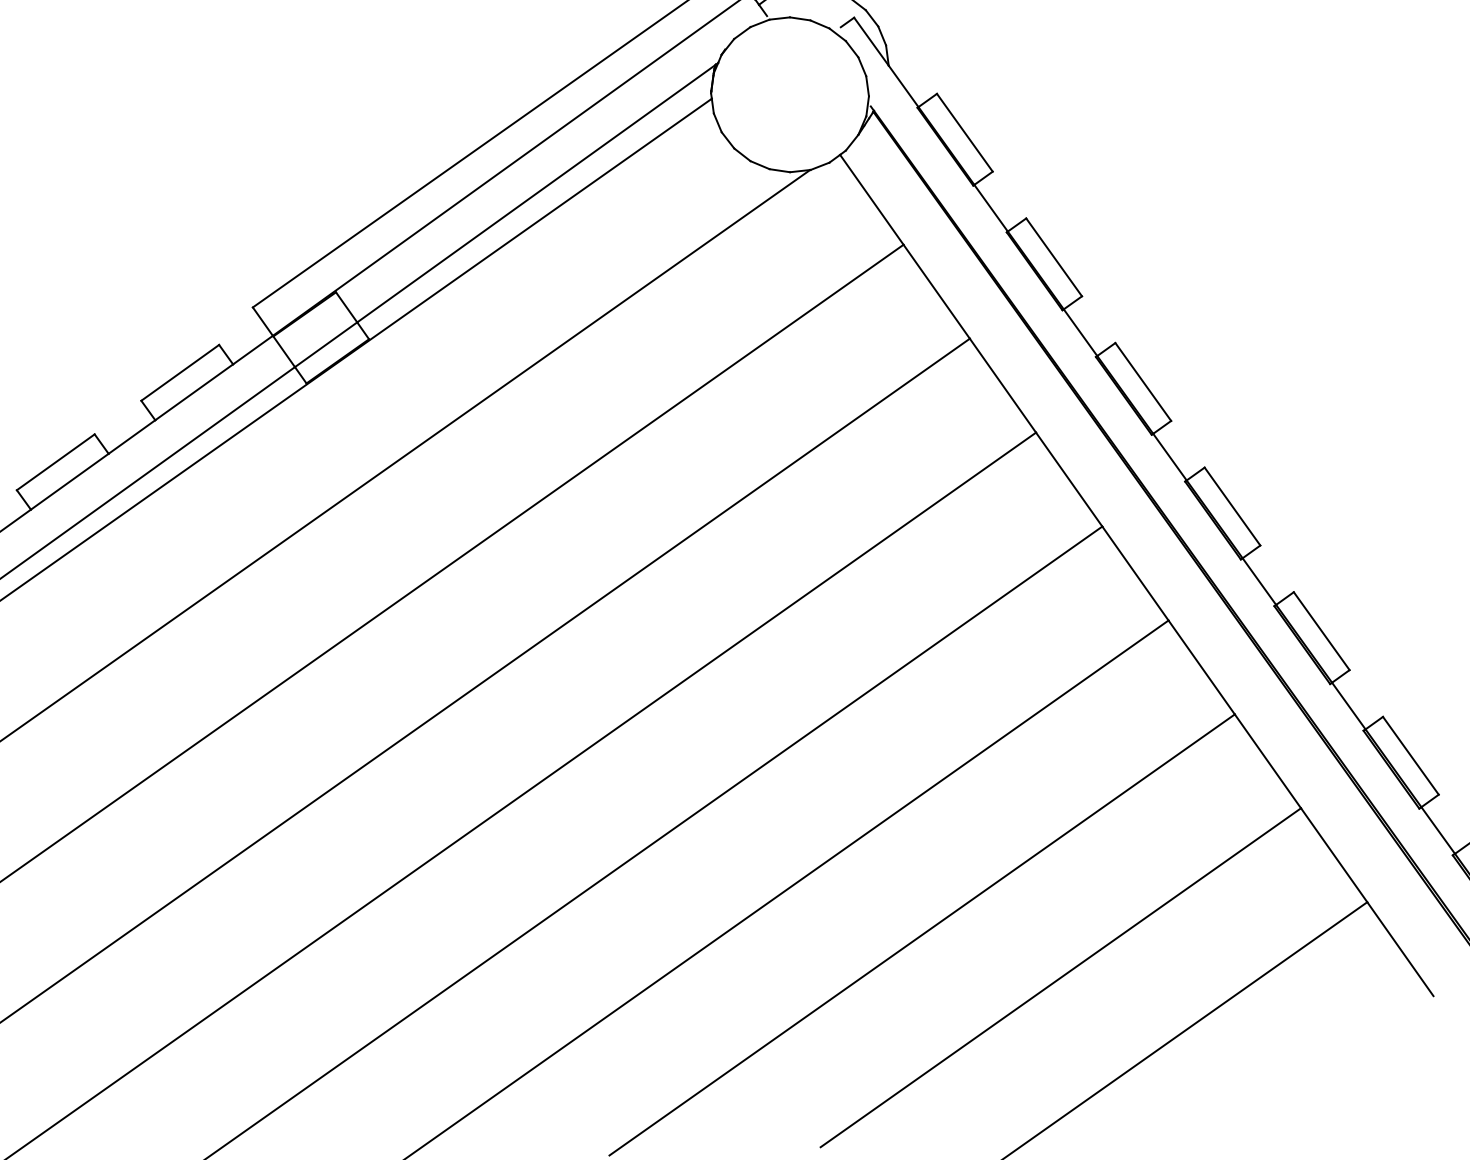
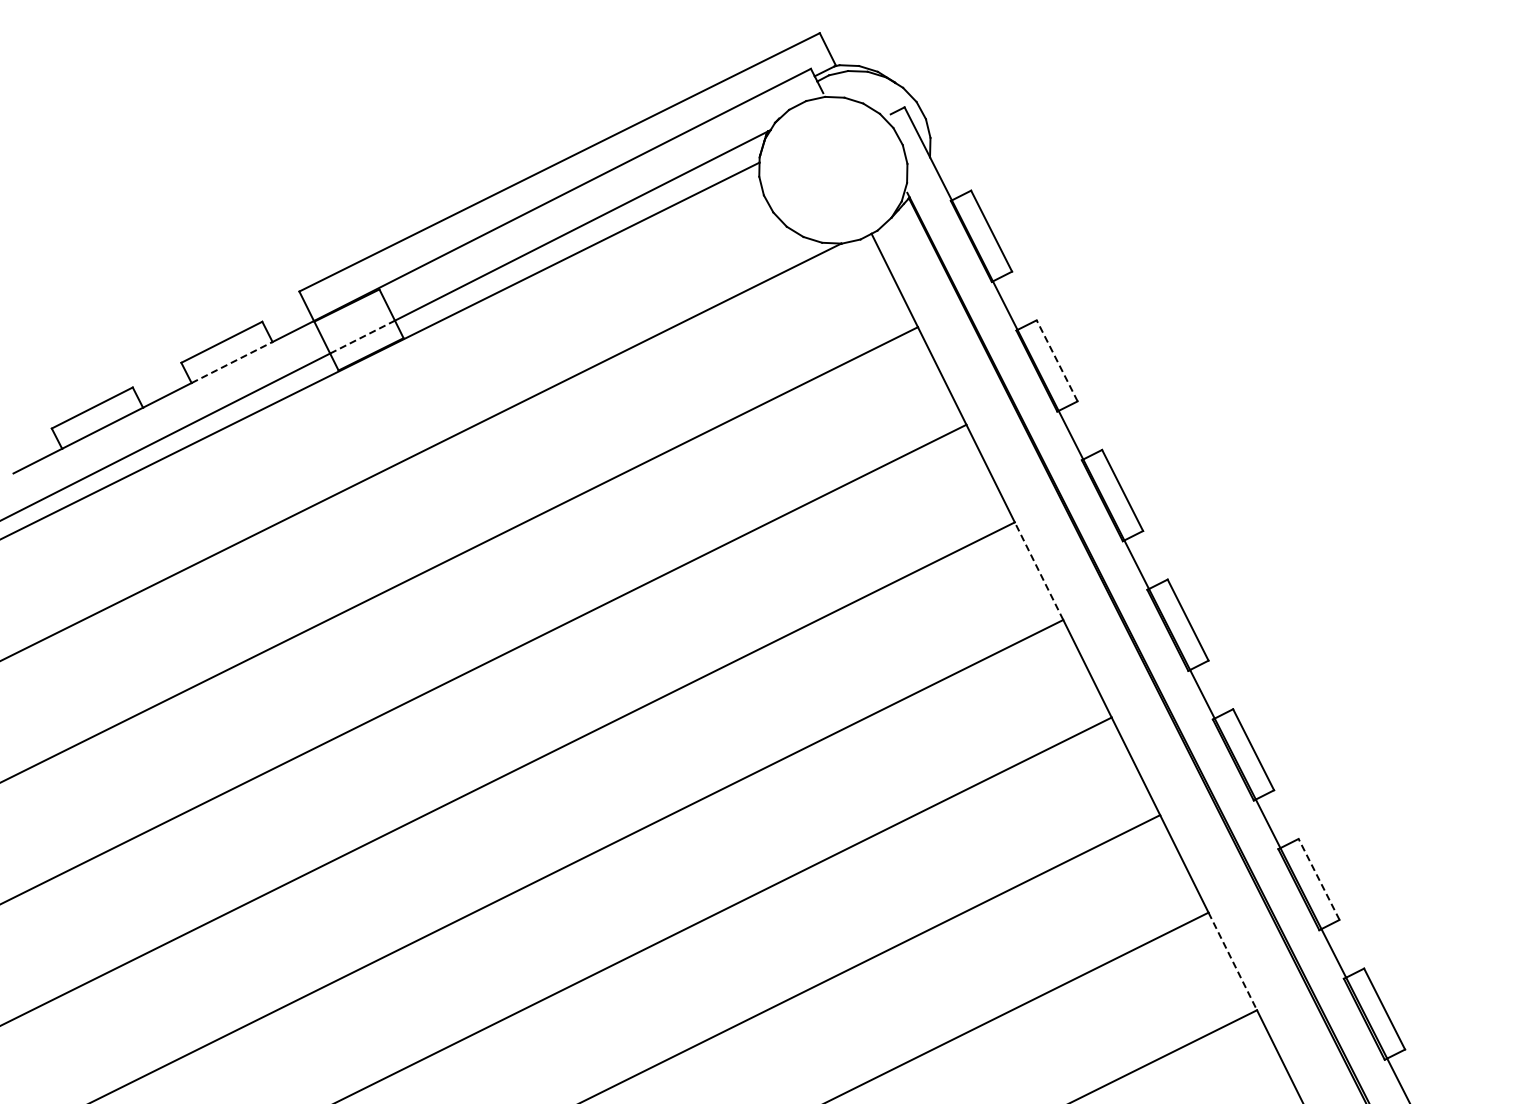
line: (1053, 257) -> (1056, 360), solid -> dashed
line: (326, 343) -> (363, 336), solid -> dashed
line: (194, 392) -> (232, 362), solid -> dashed
line: (1068, 478) -> (1038, 570), solid -> dashed
line: (1410, 755) -> (1318, 879), solid -> dashed
line: (1334, 855) -> (1233, 961), solid -> dashed

